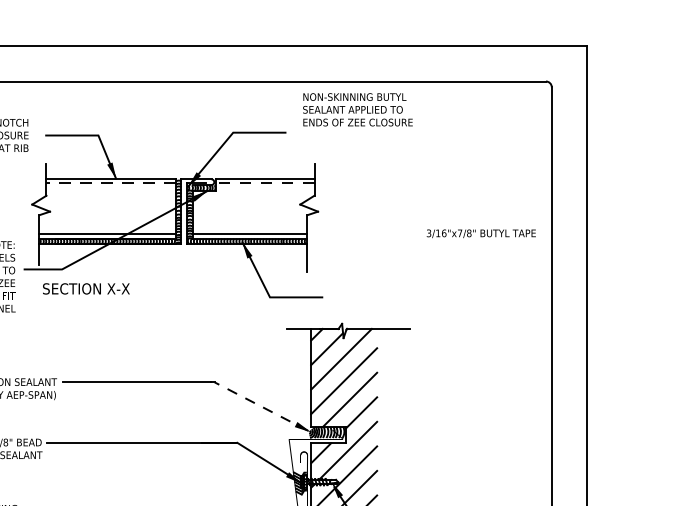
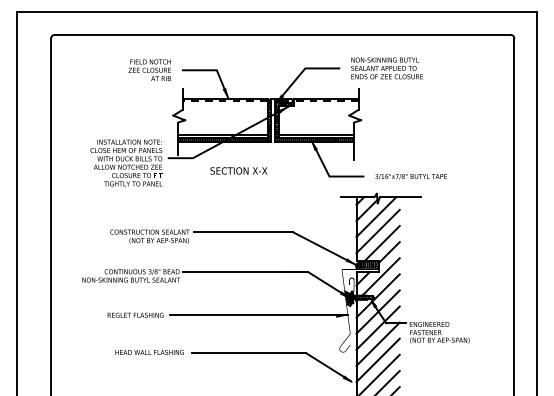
text: (356, 109) -> (386, 68), moved
text: (480, 233) -> (410, 176), moved
text: (85, 288) -> (238, 170), moved
line: (260, 407) -> (323, 248), dashed -> solid

